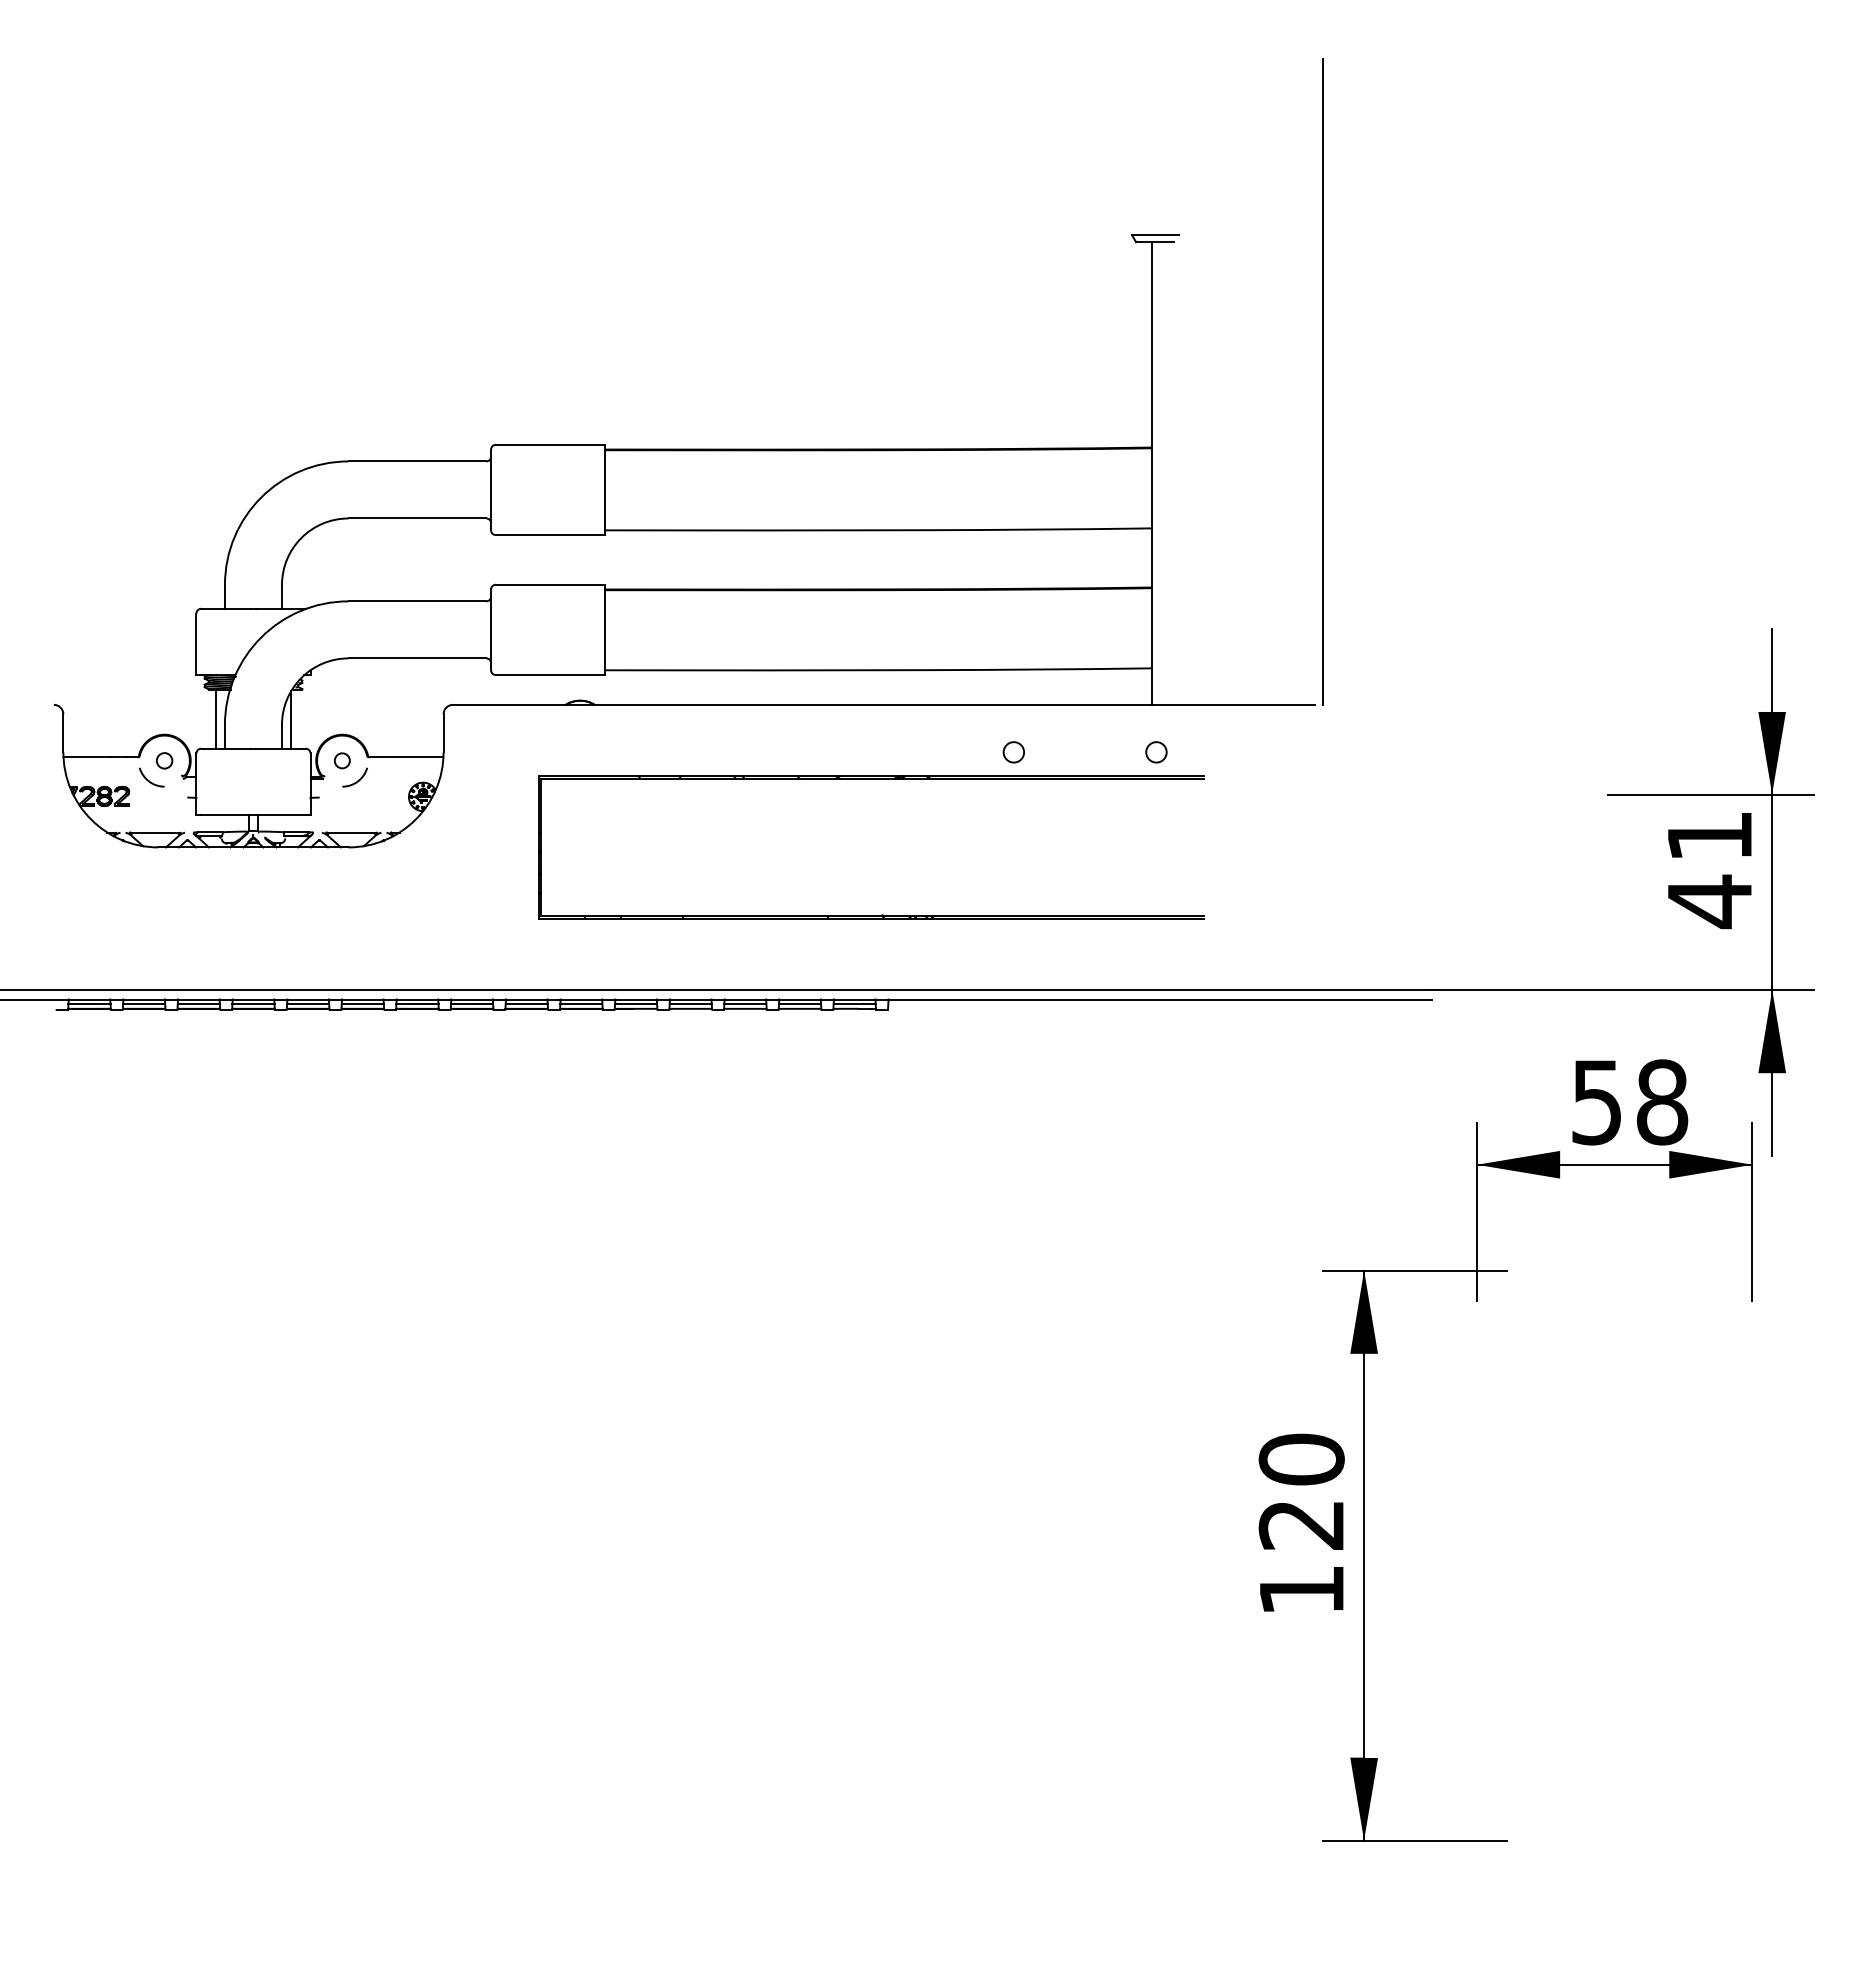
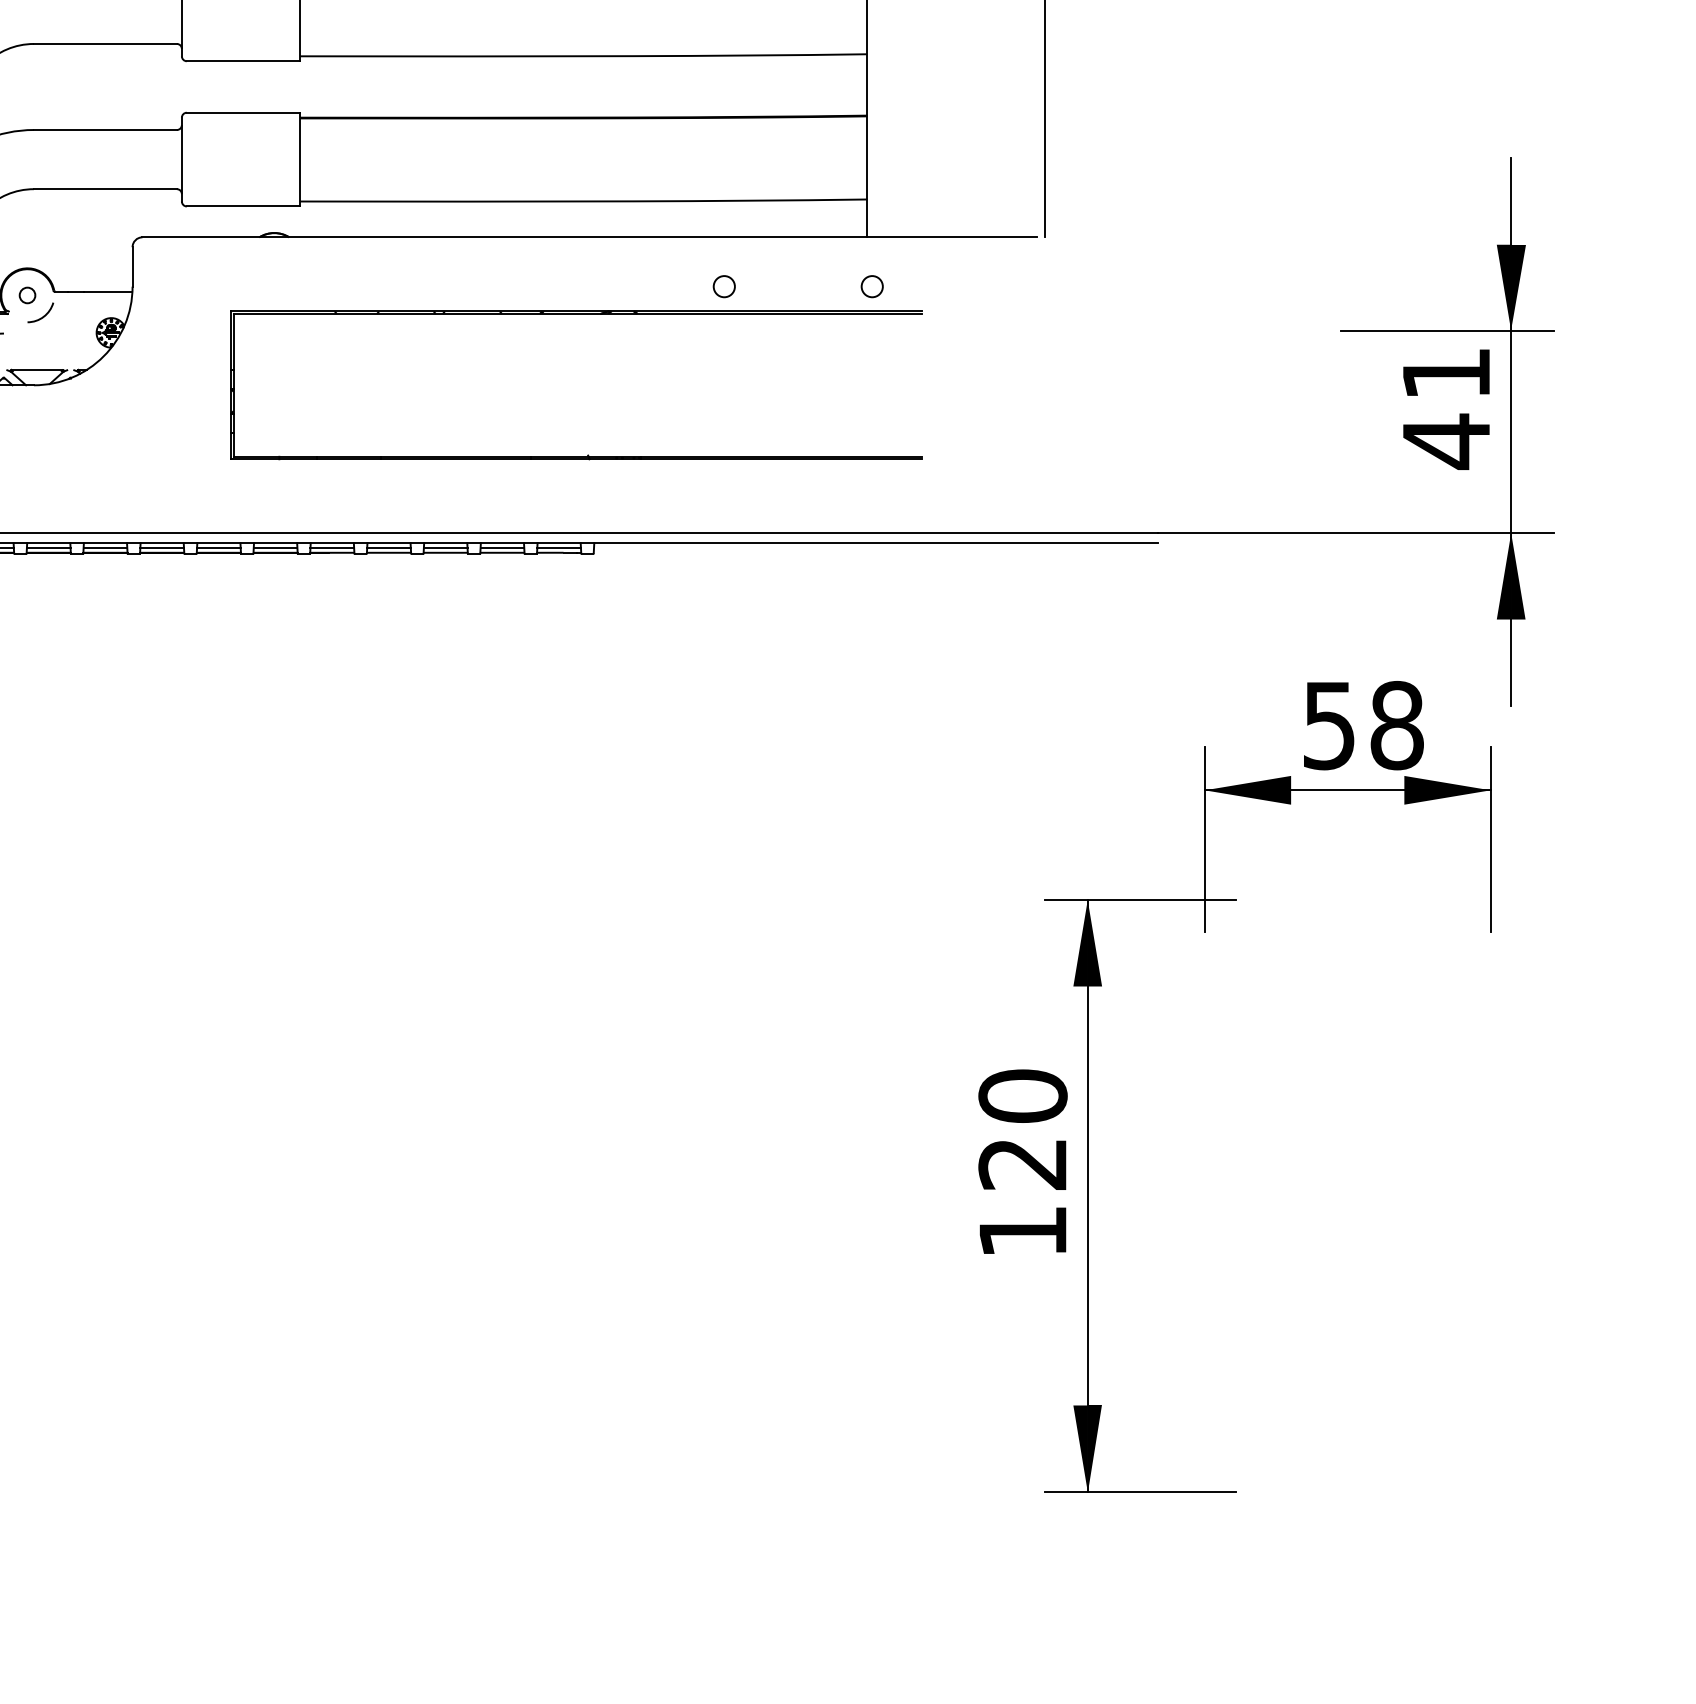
part: (1364, 1450) -> (1088, 1086), moved

